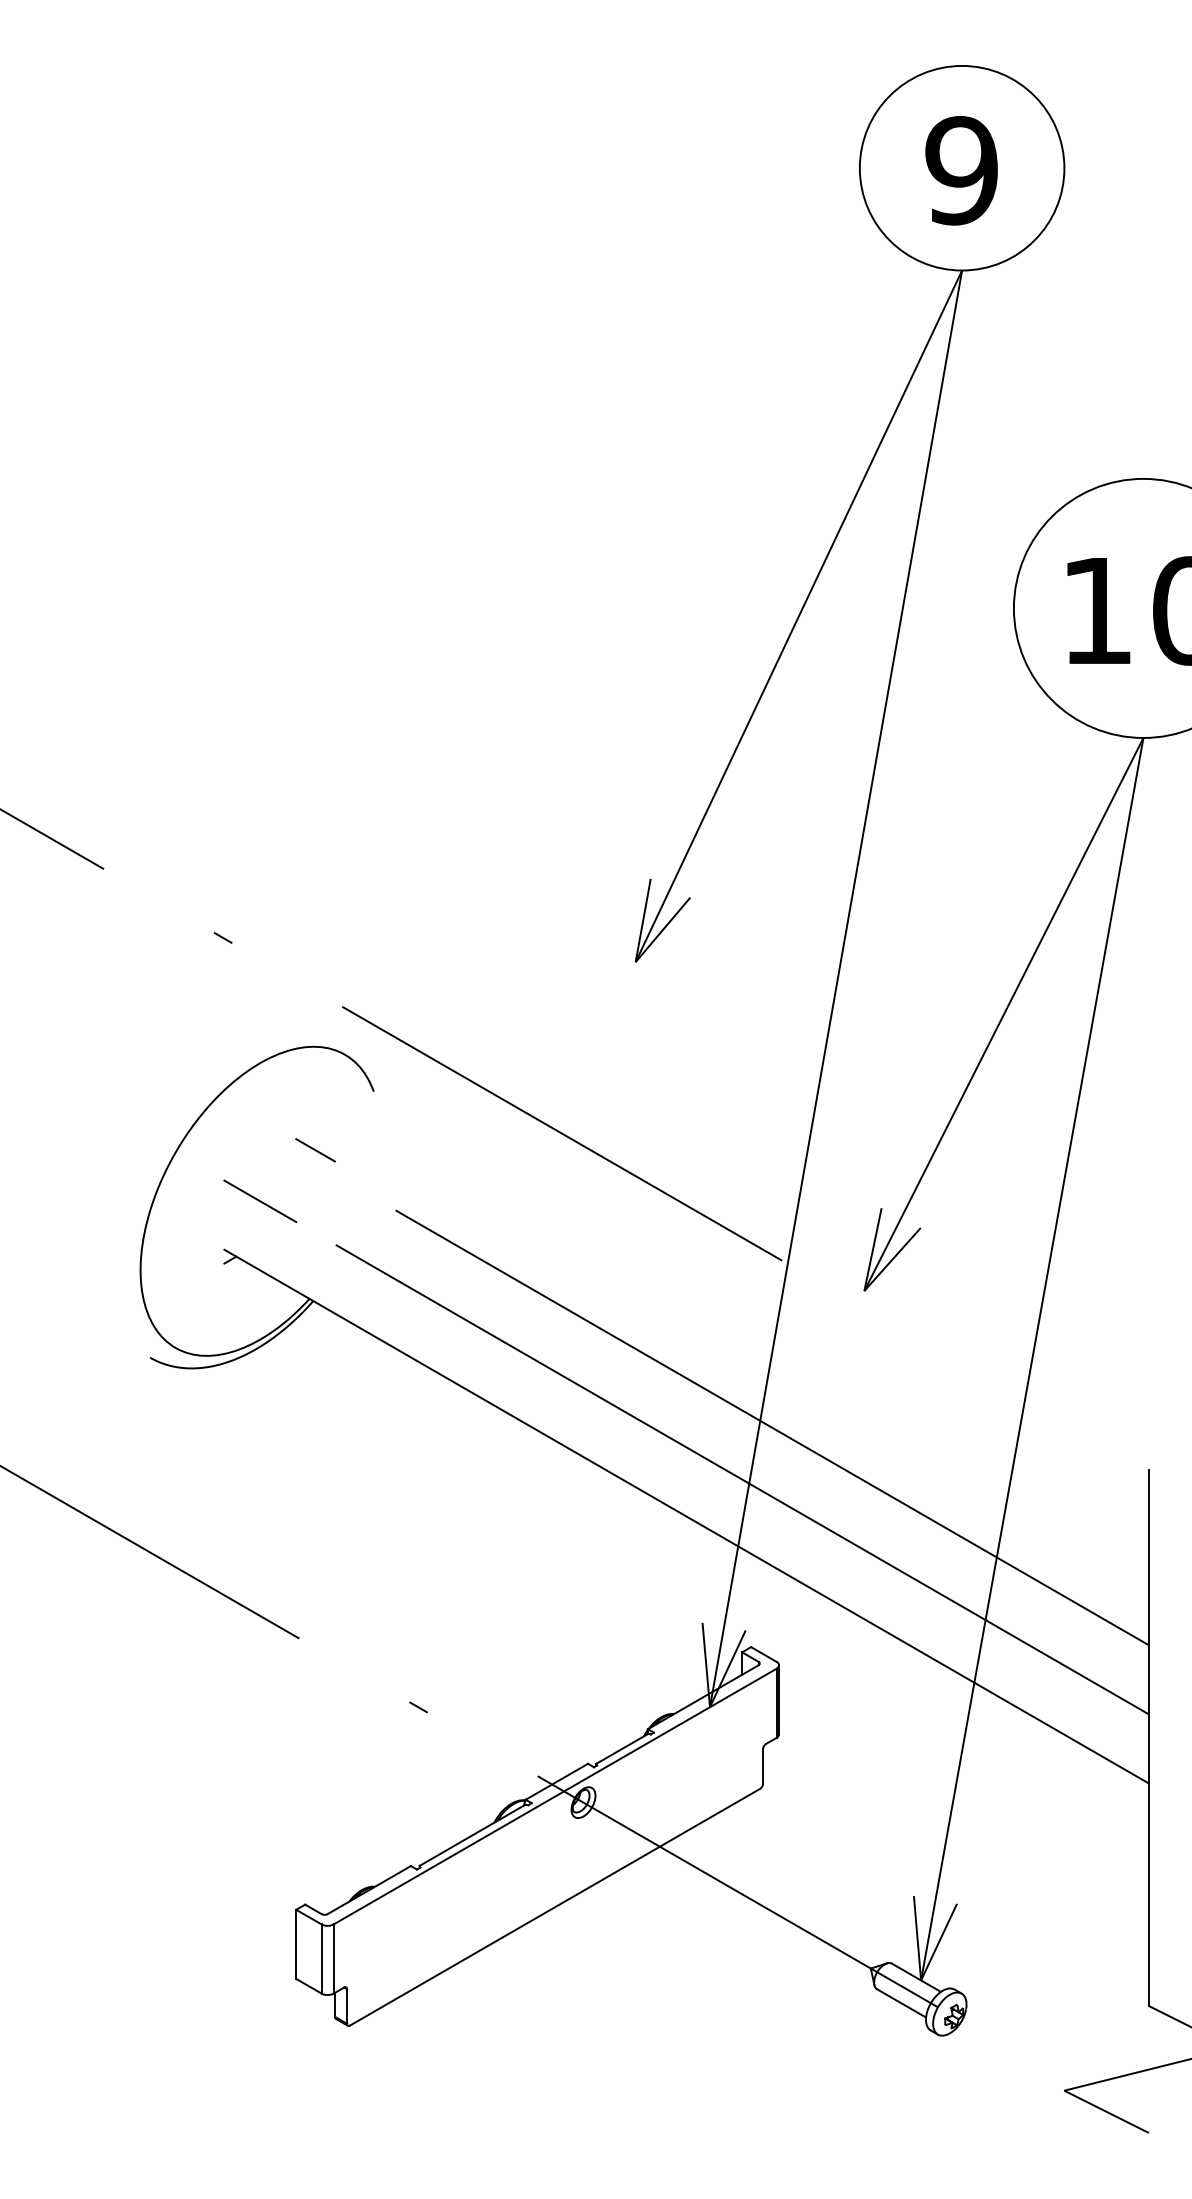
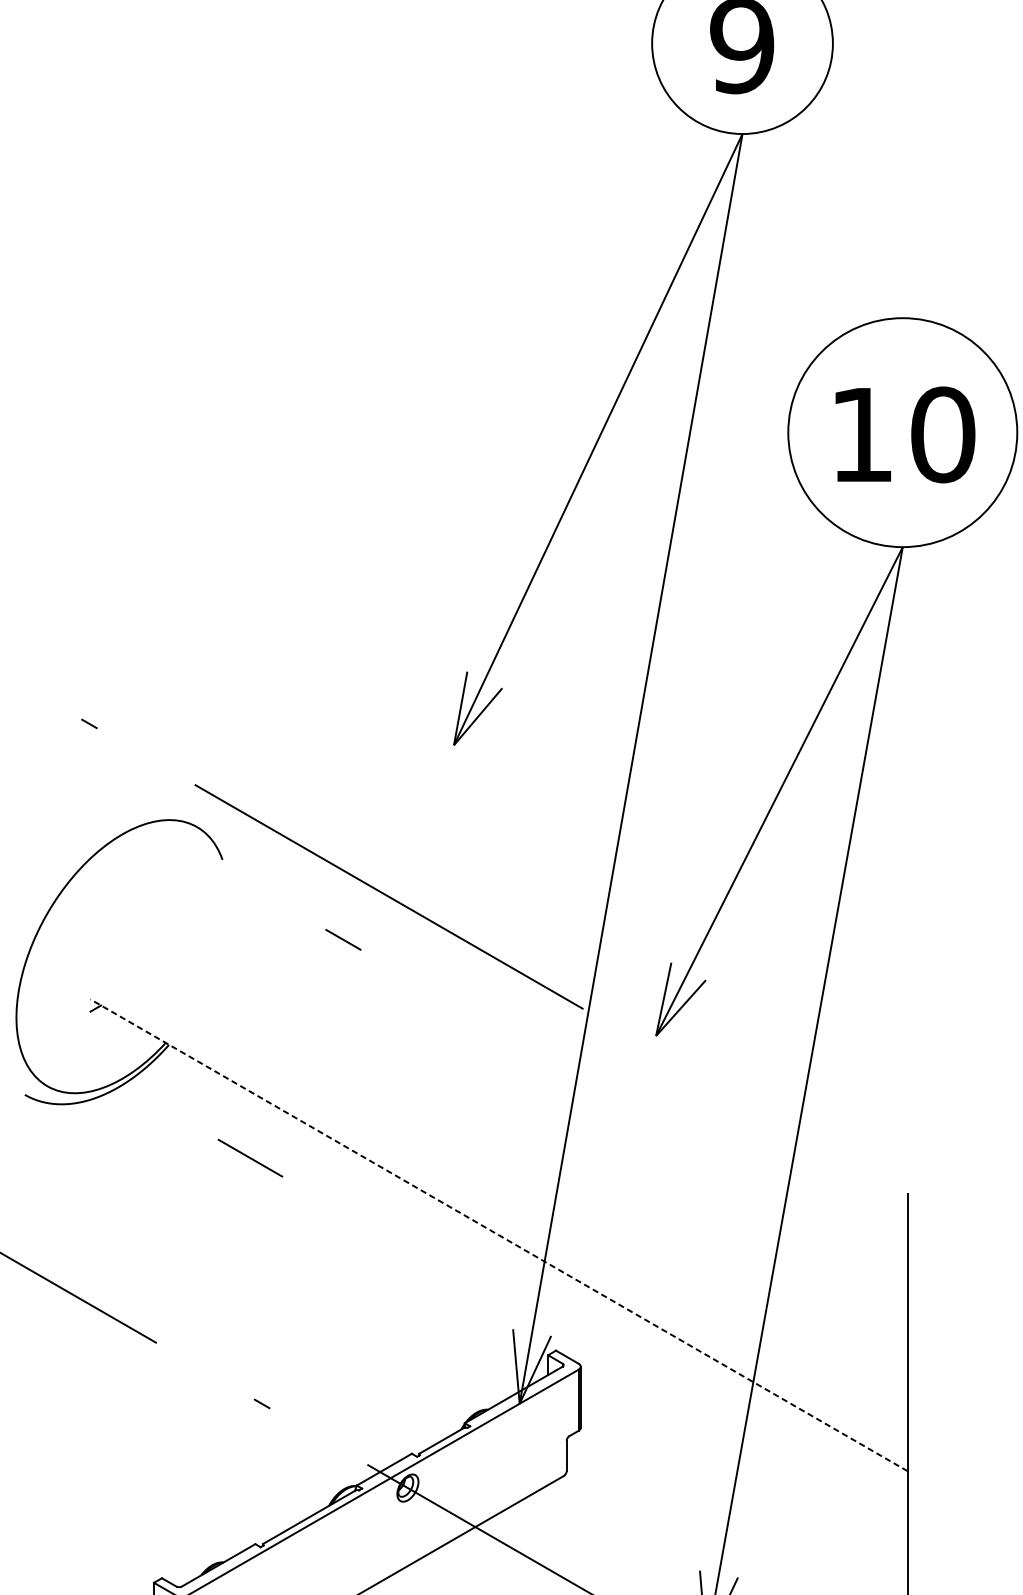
line: (315, 1150) -> (343, 940), moved
line: (260, 1201) -> (250, 1158), moved
line: (772, 1427) -> (574, 1156), removed
line: (742, 1479) -> (548, 1202), removed
line: (686, 1516) -> (498, 1235), solid -> dashed

